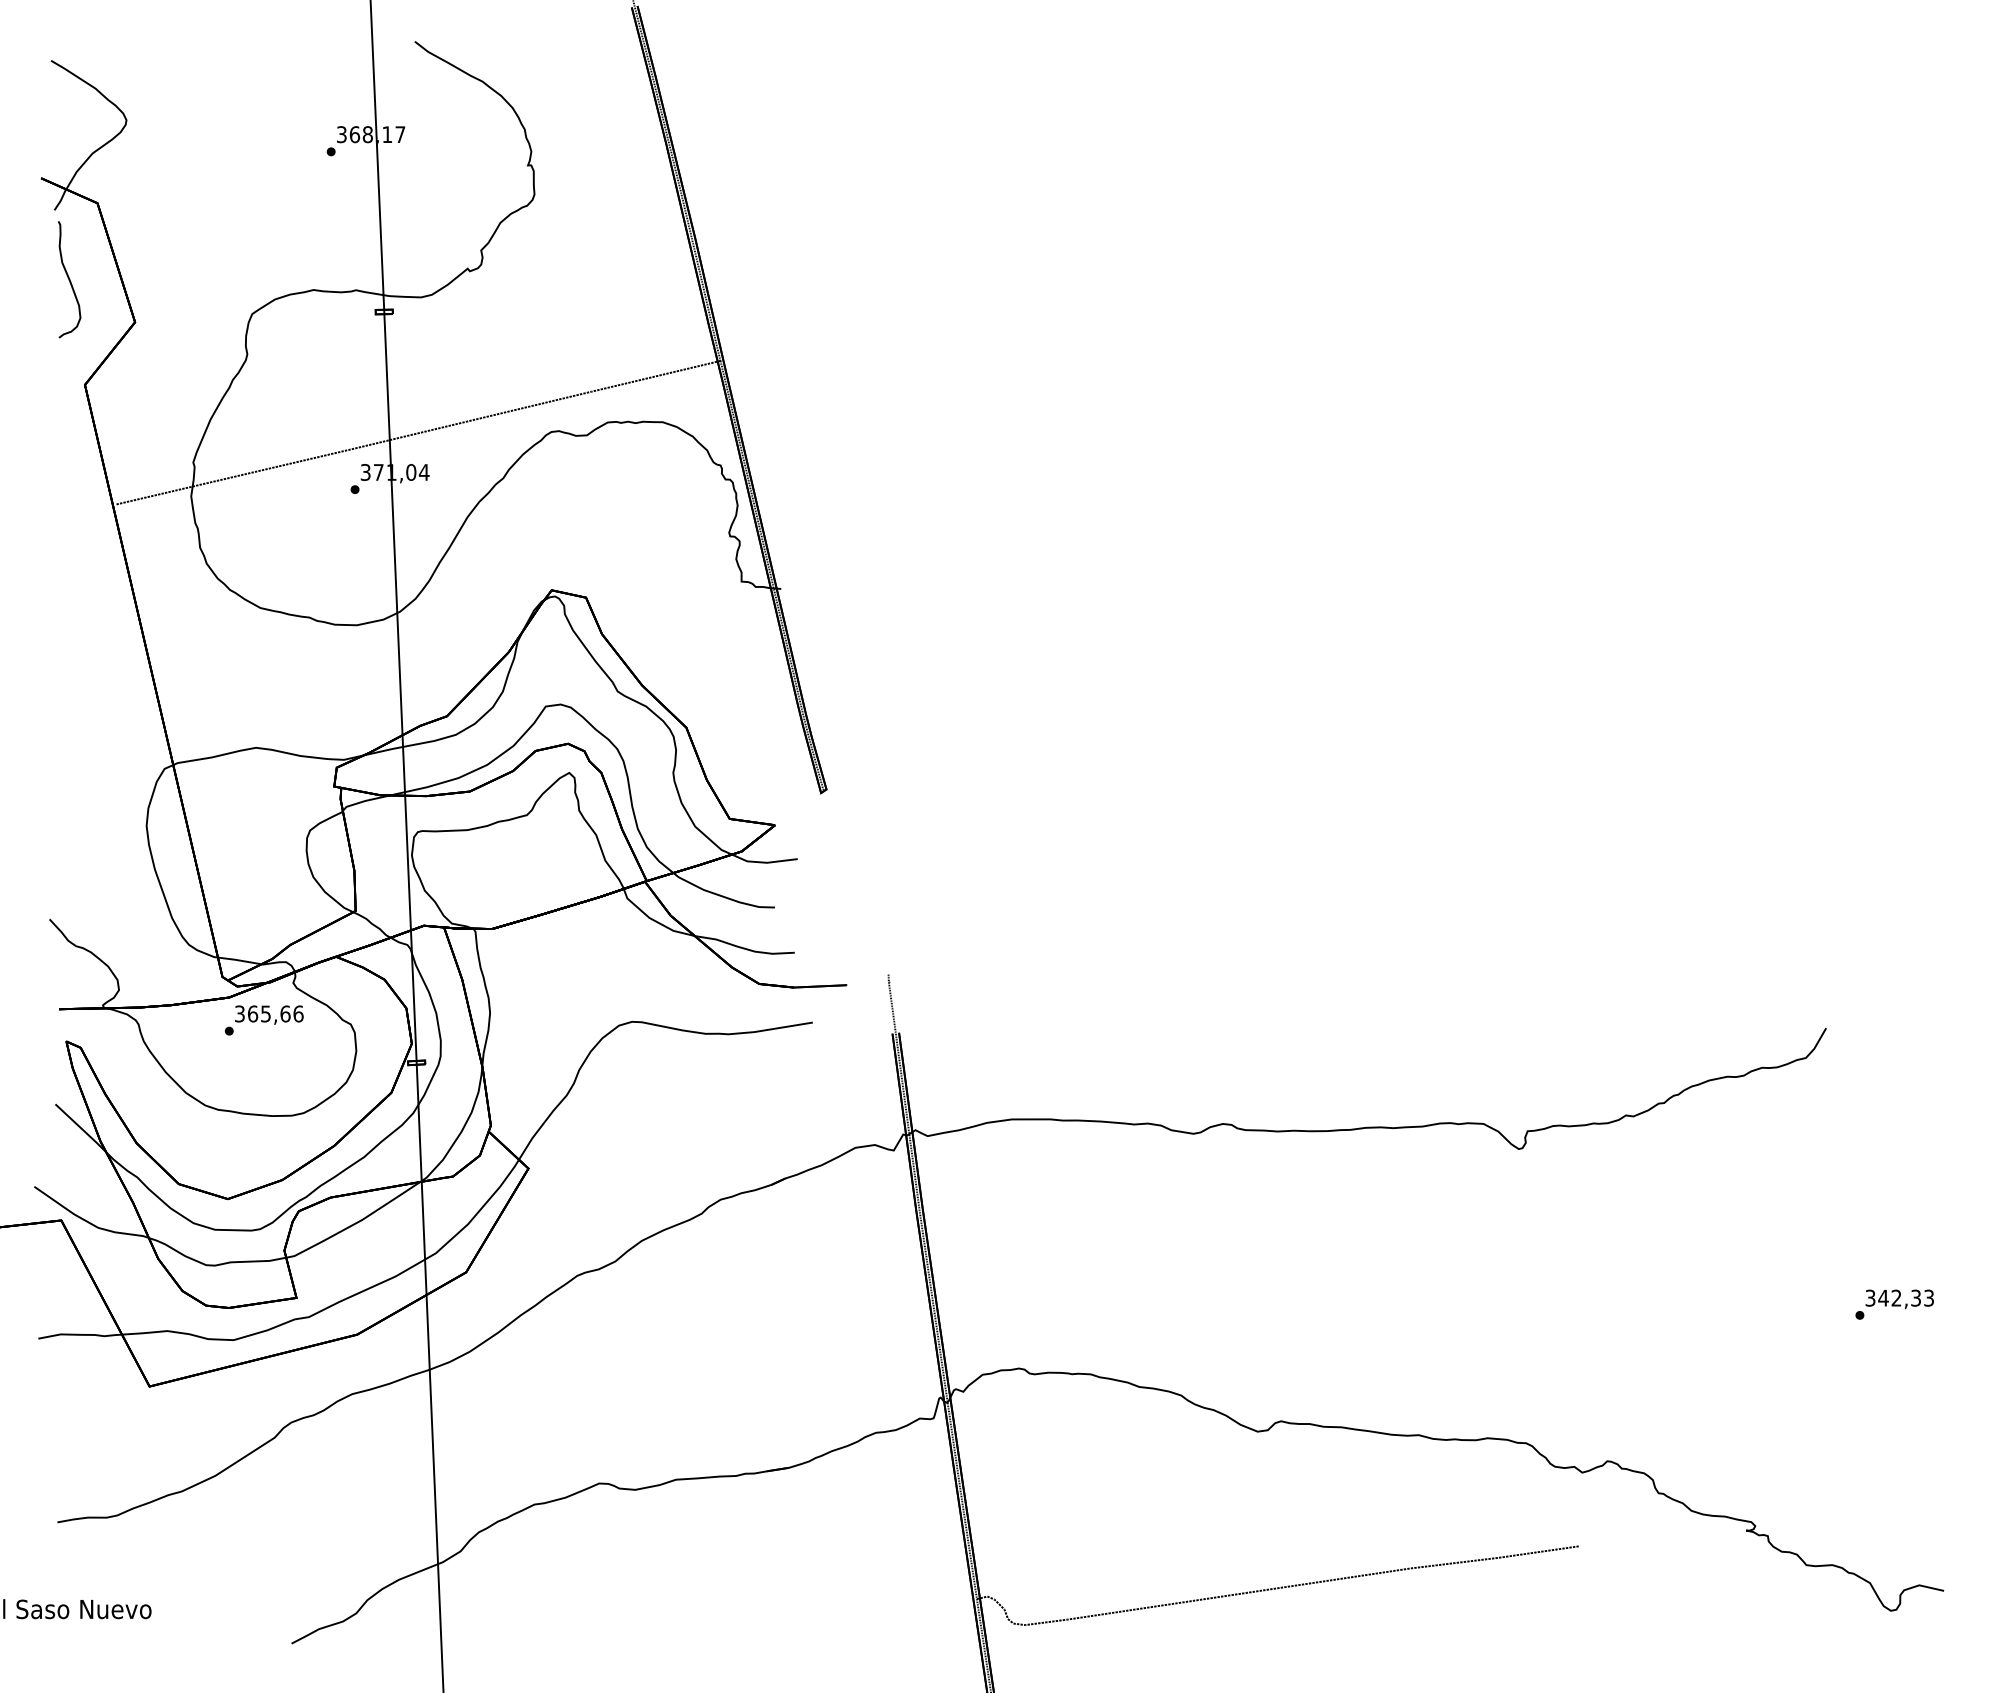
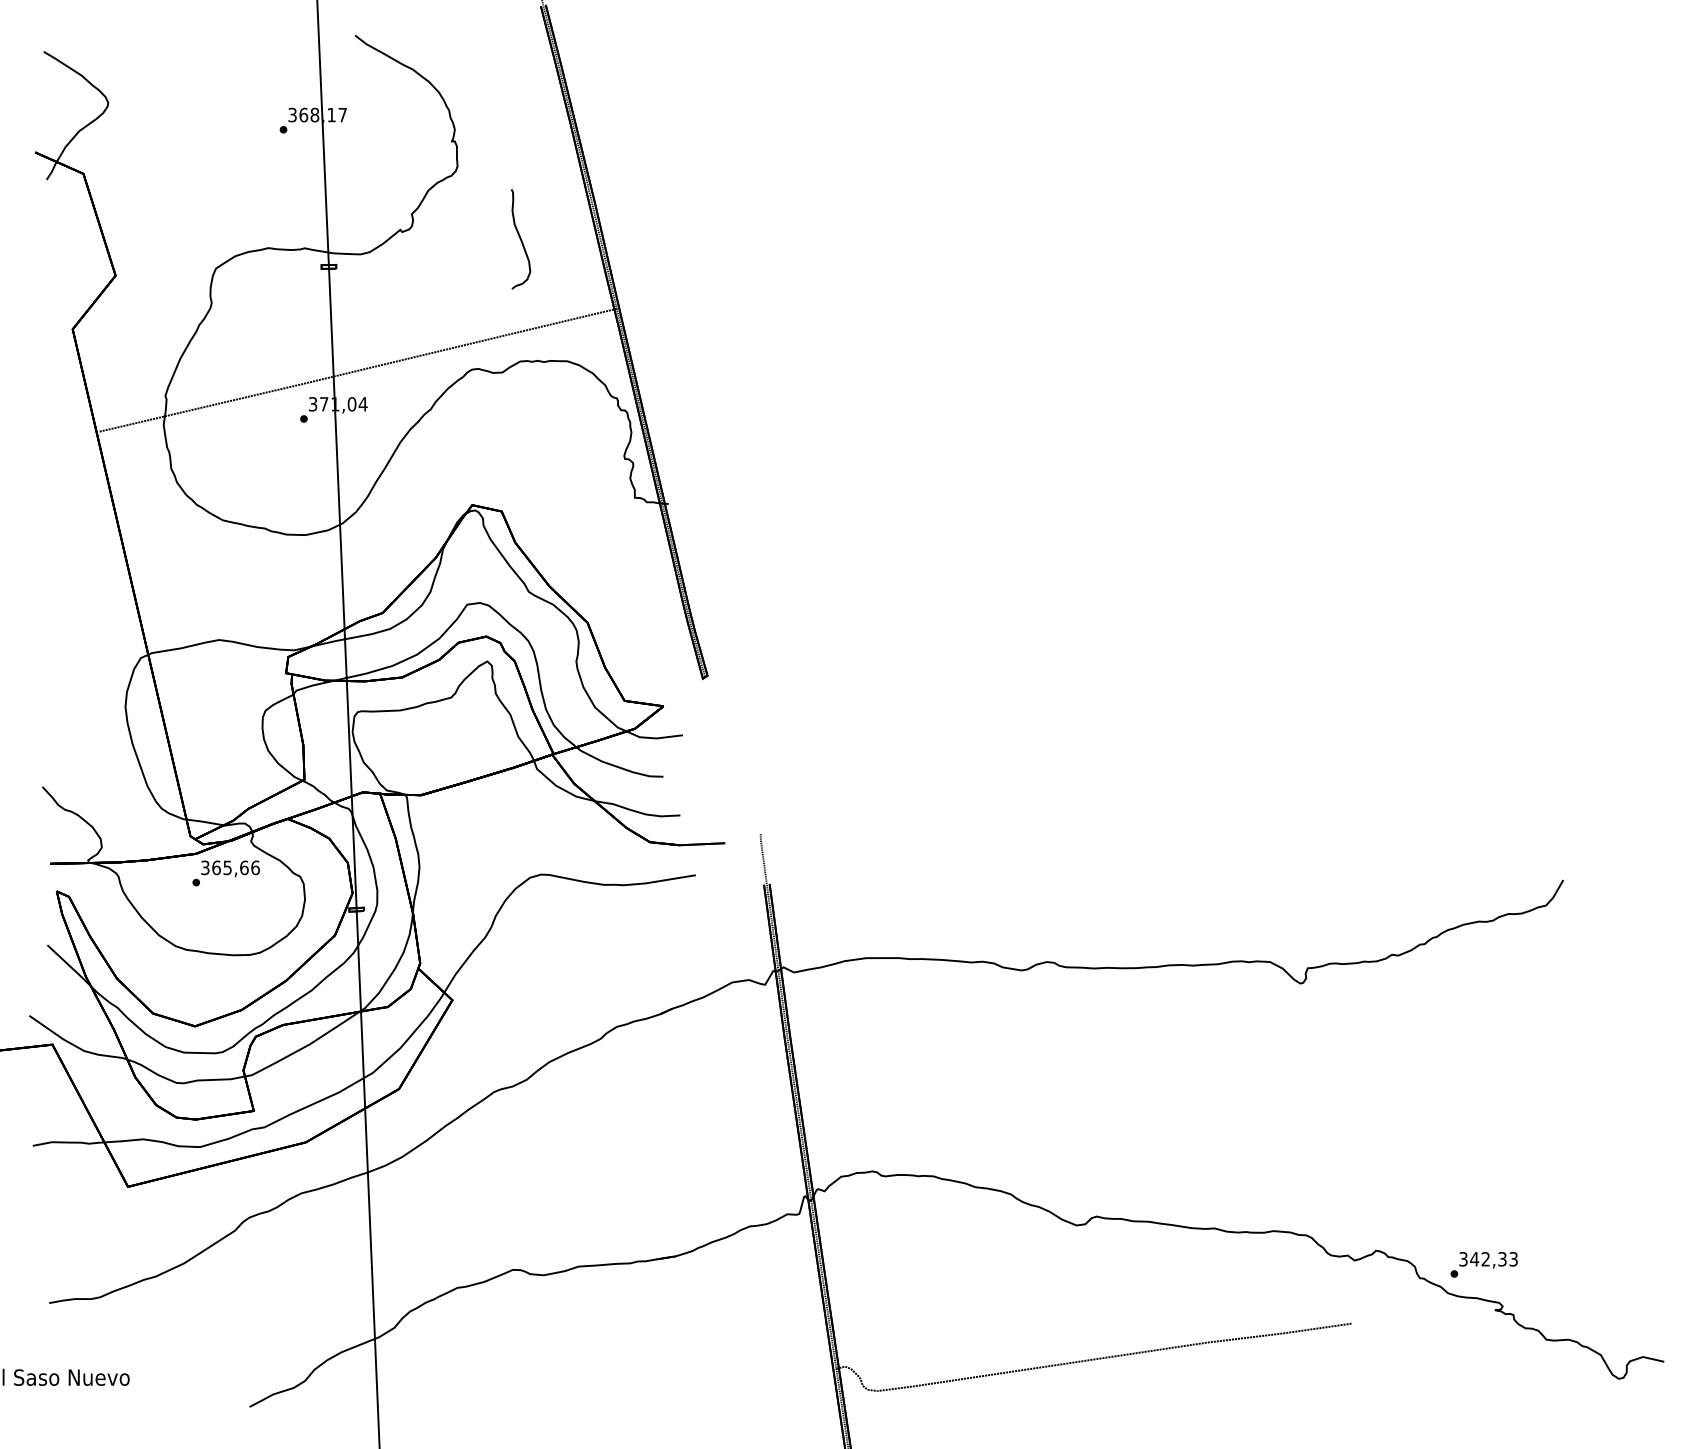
curve: (69, 279) -> (520, 239), moved
text: (1894, 1304) -> (1484, 1264), moved

